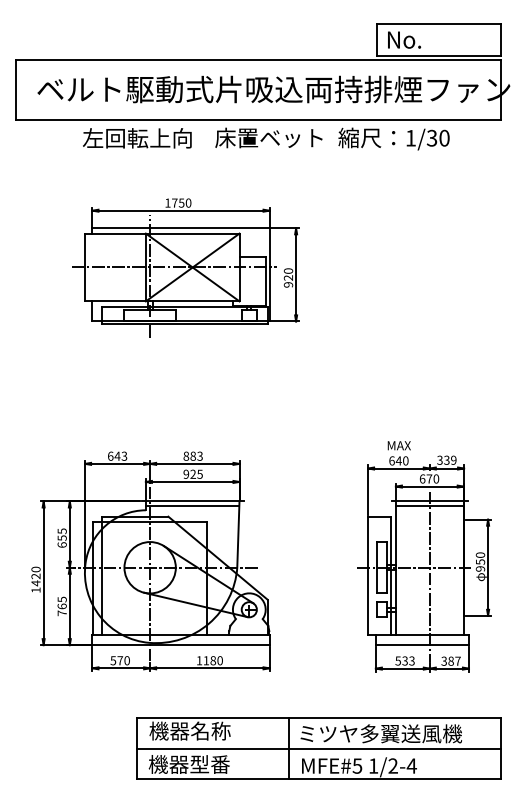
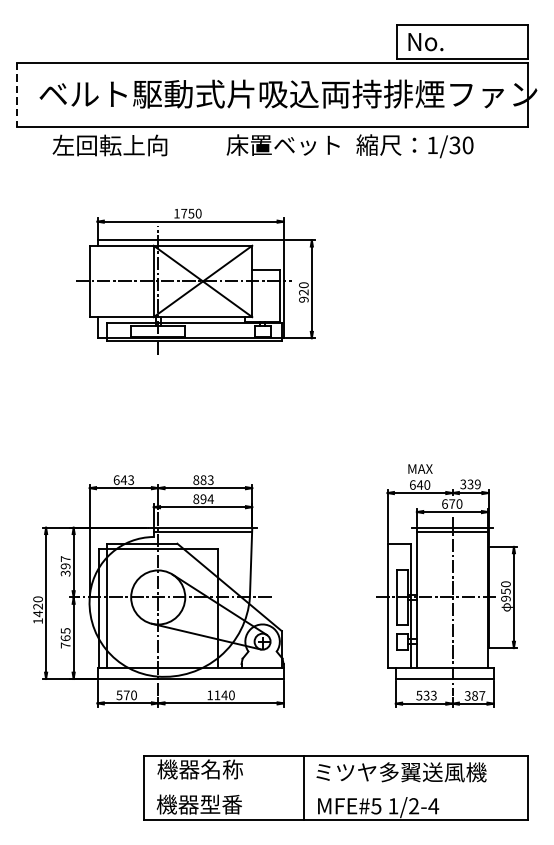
line: (15, 90) -> (16, 95), solid -> dashed
text: (137, 138) -> (110, 145), moved
text: (193, 473) -> (203, 498), 925 -> 894
text: (61, 537) -> (64, 565), 655 -> 397
text: (213, 660) -> (224, 695), 1180 -> 1140
line: (318, 748) -> (335, 787), removed

